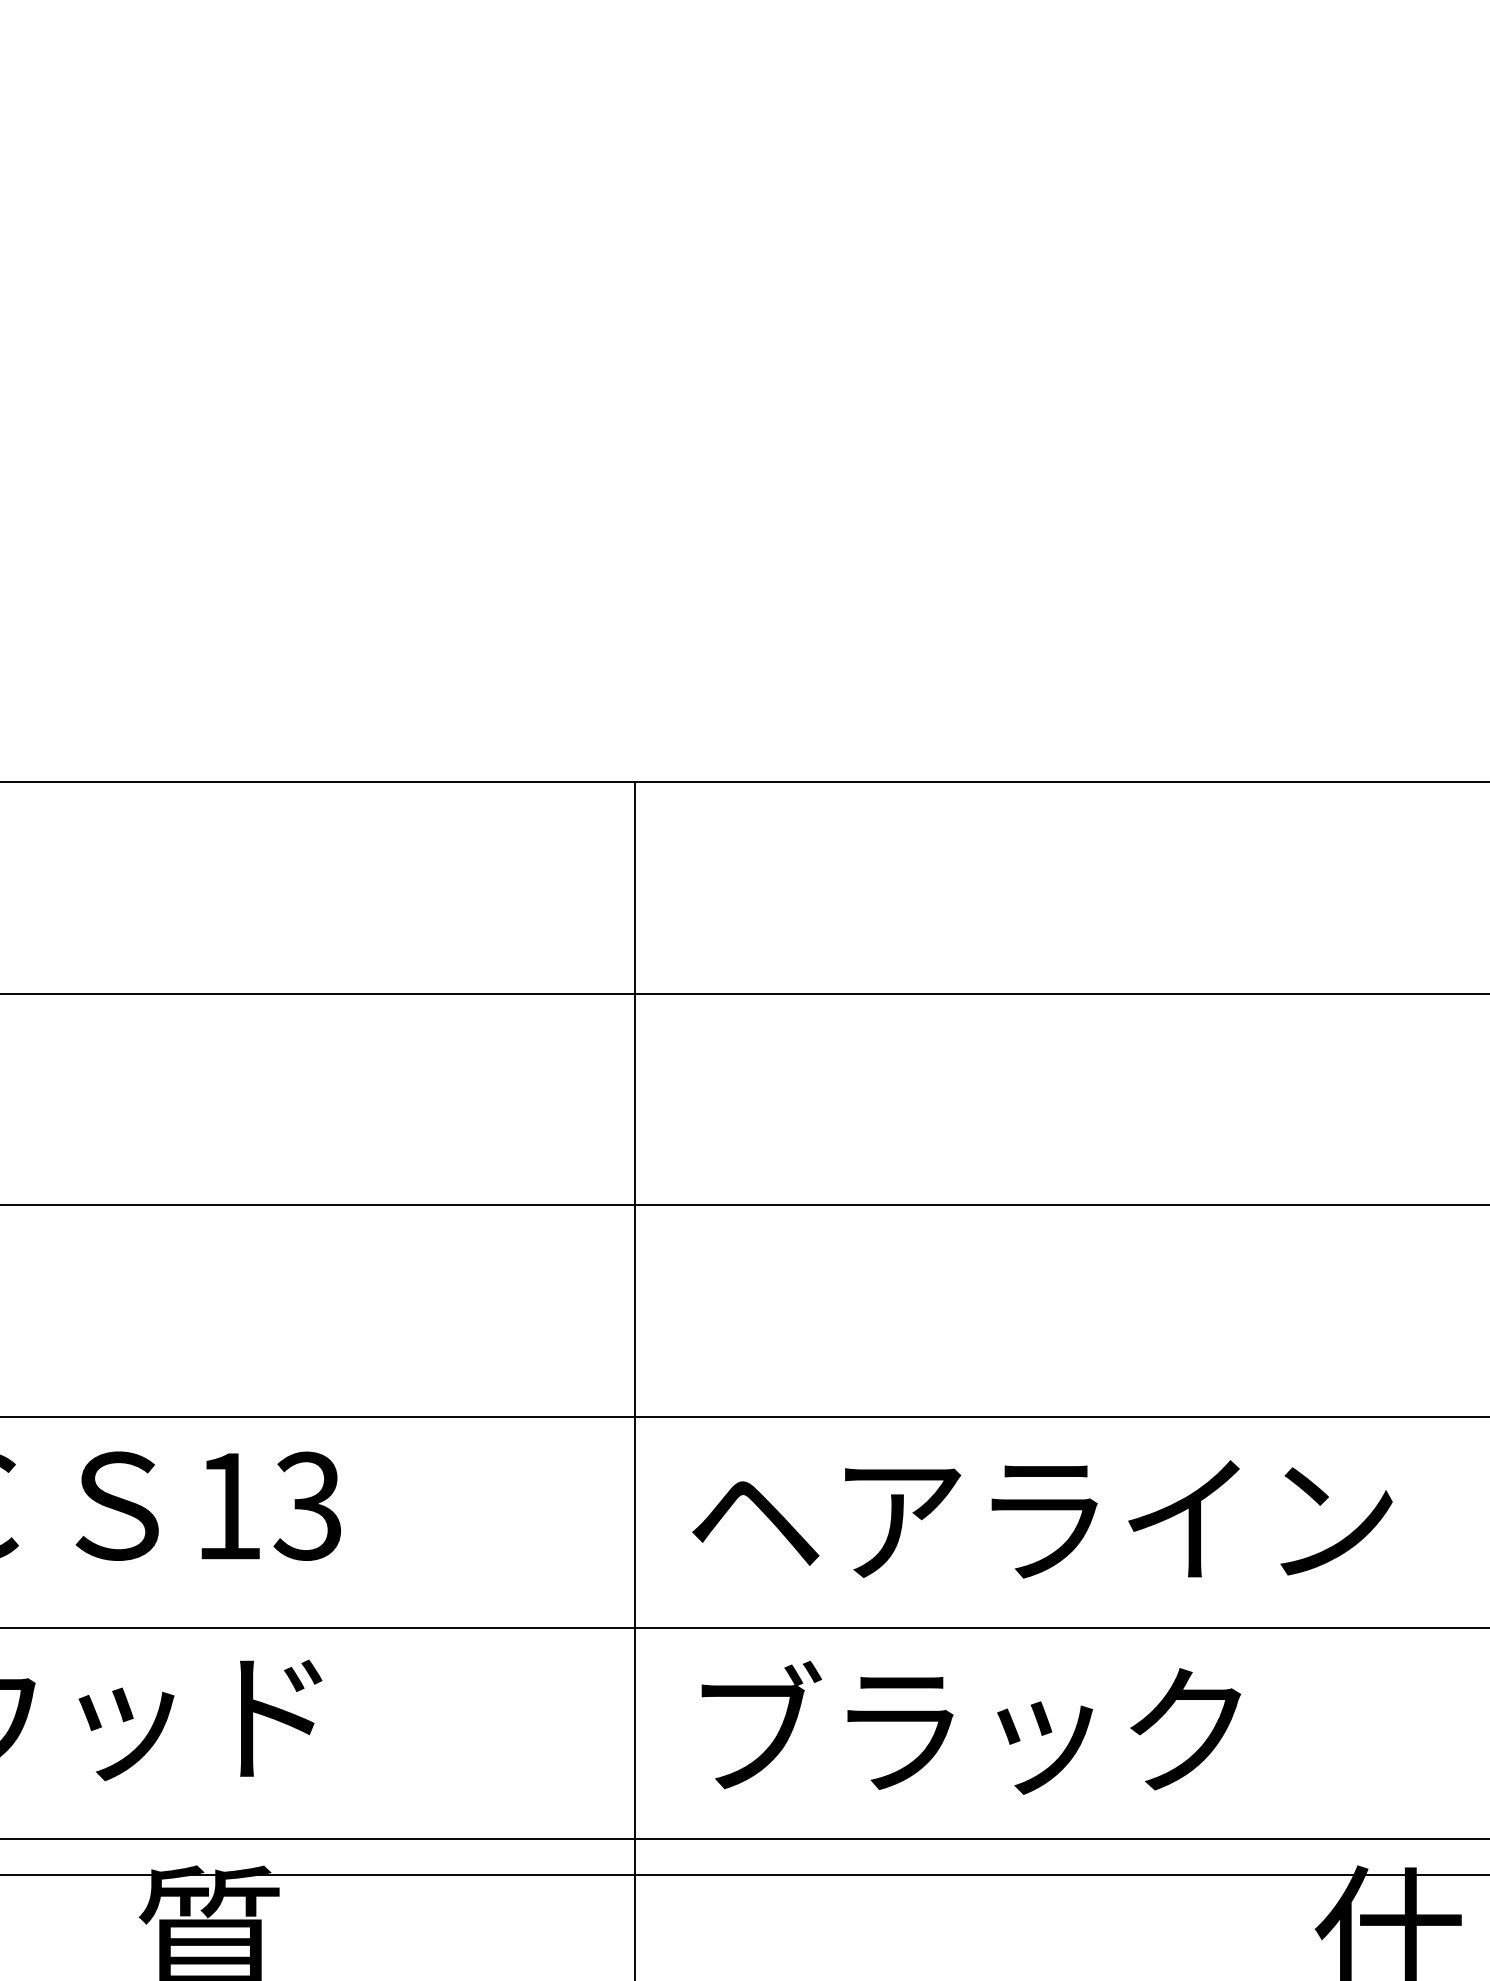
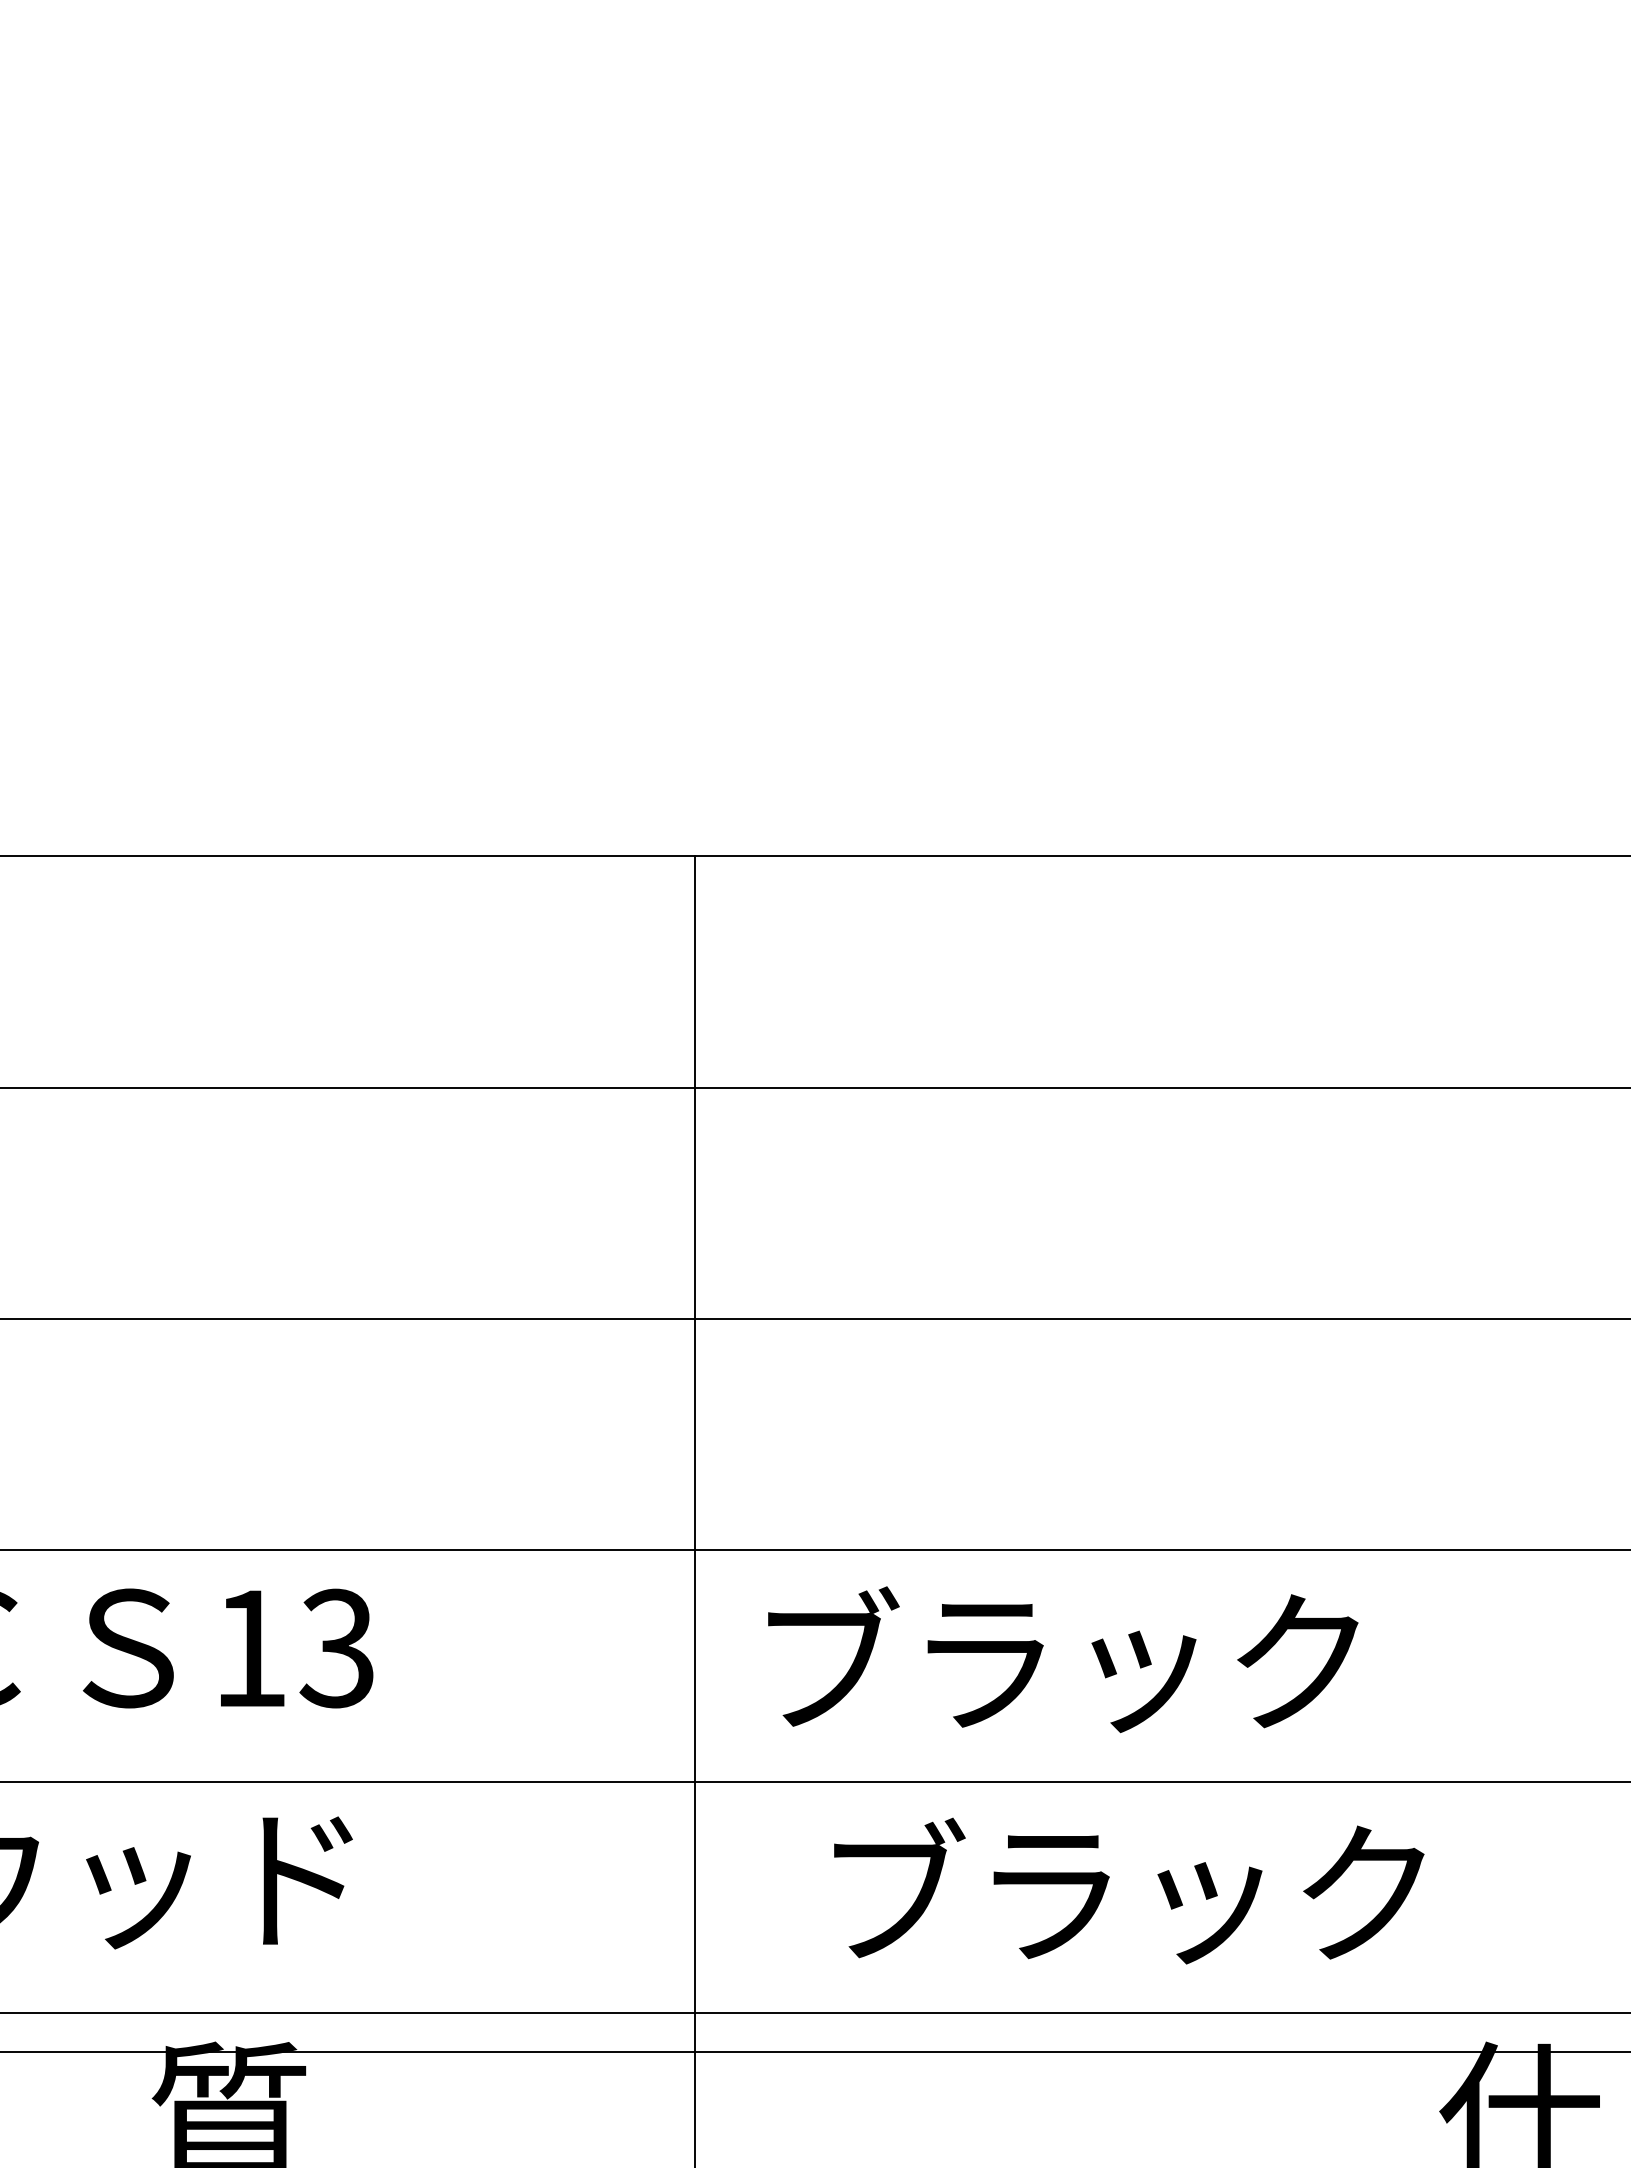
text: (1041, 1516) -> (1140, 1659), ヘアライン -> ブラック
text: (971, 1727) -> (1129, 1890), moved

